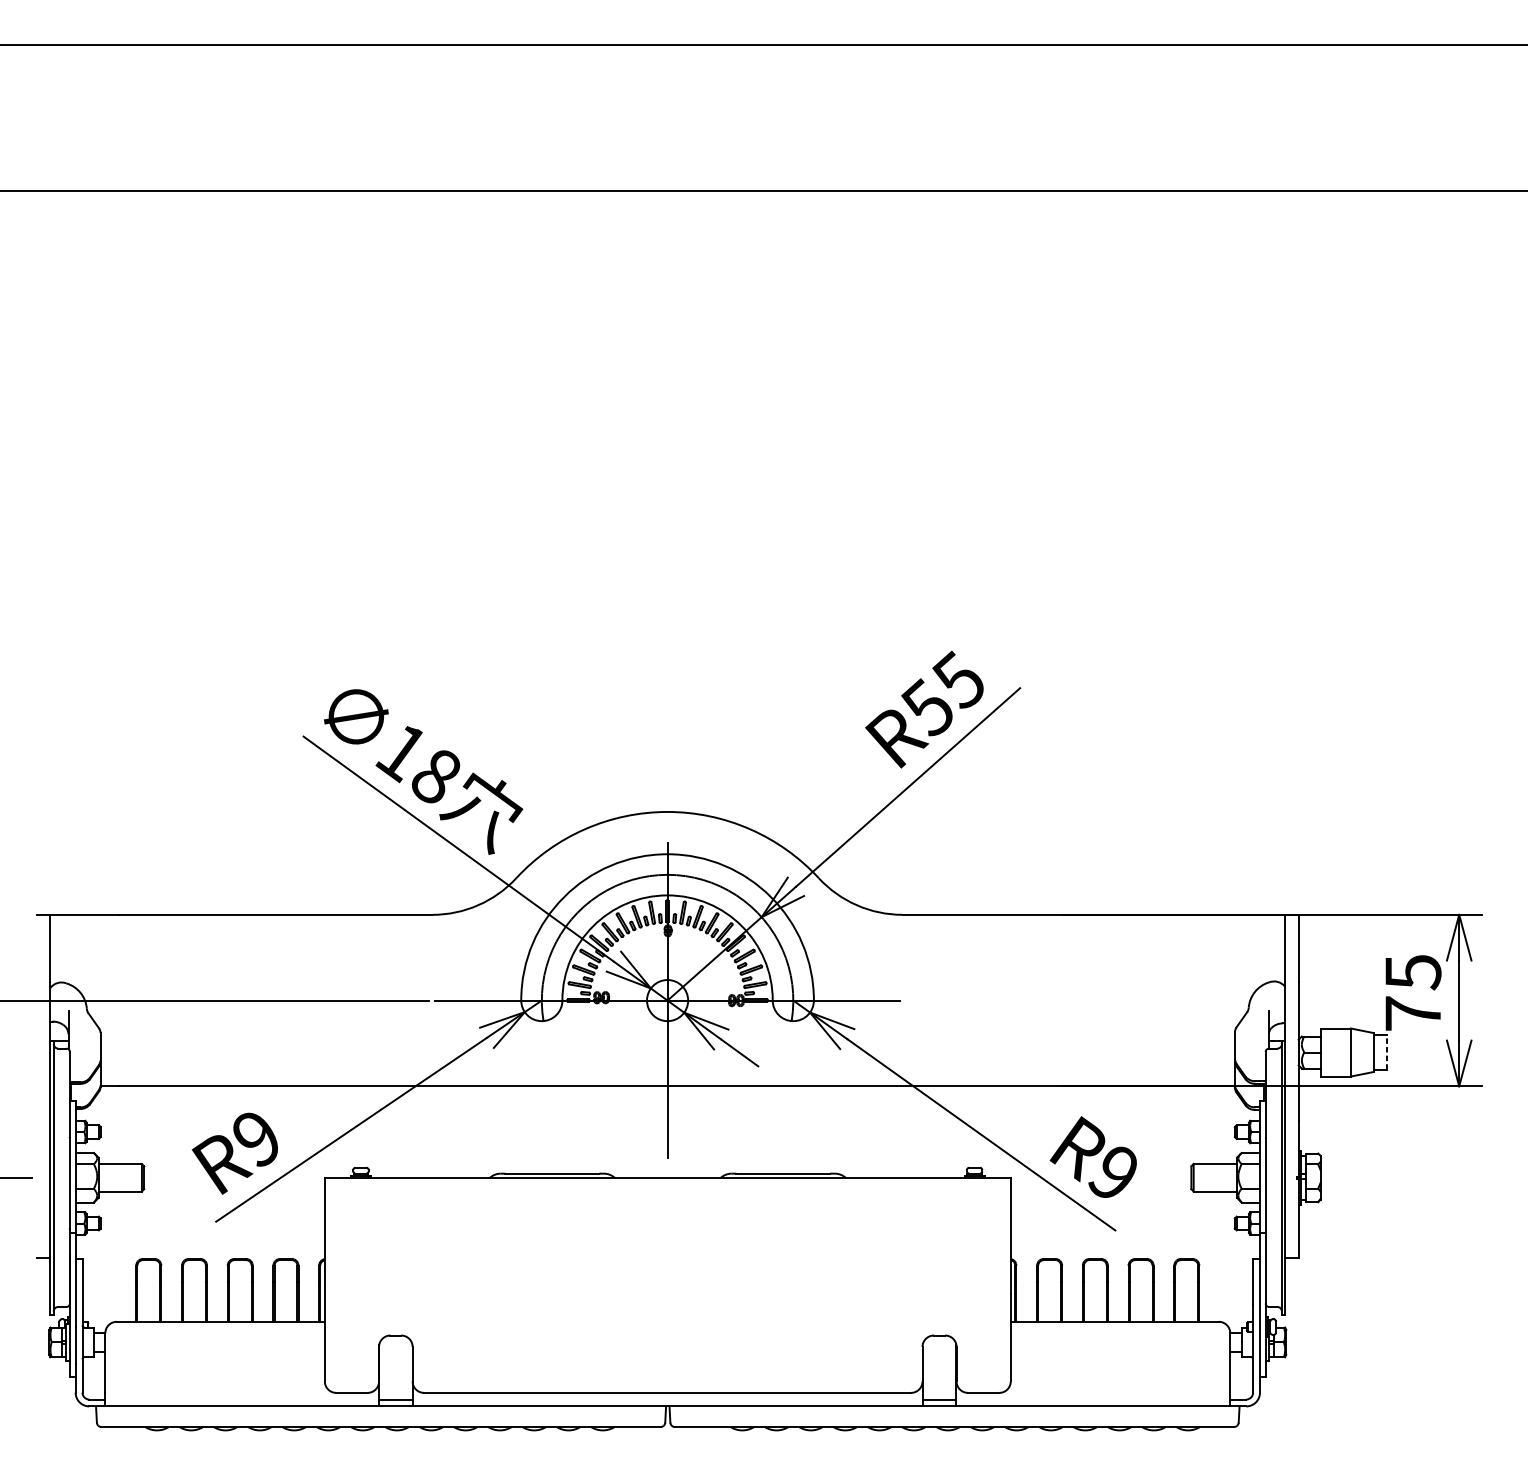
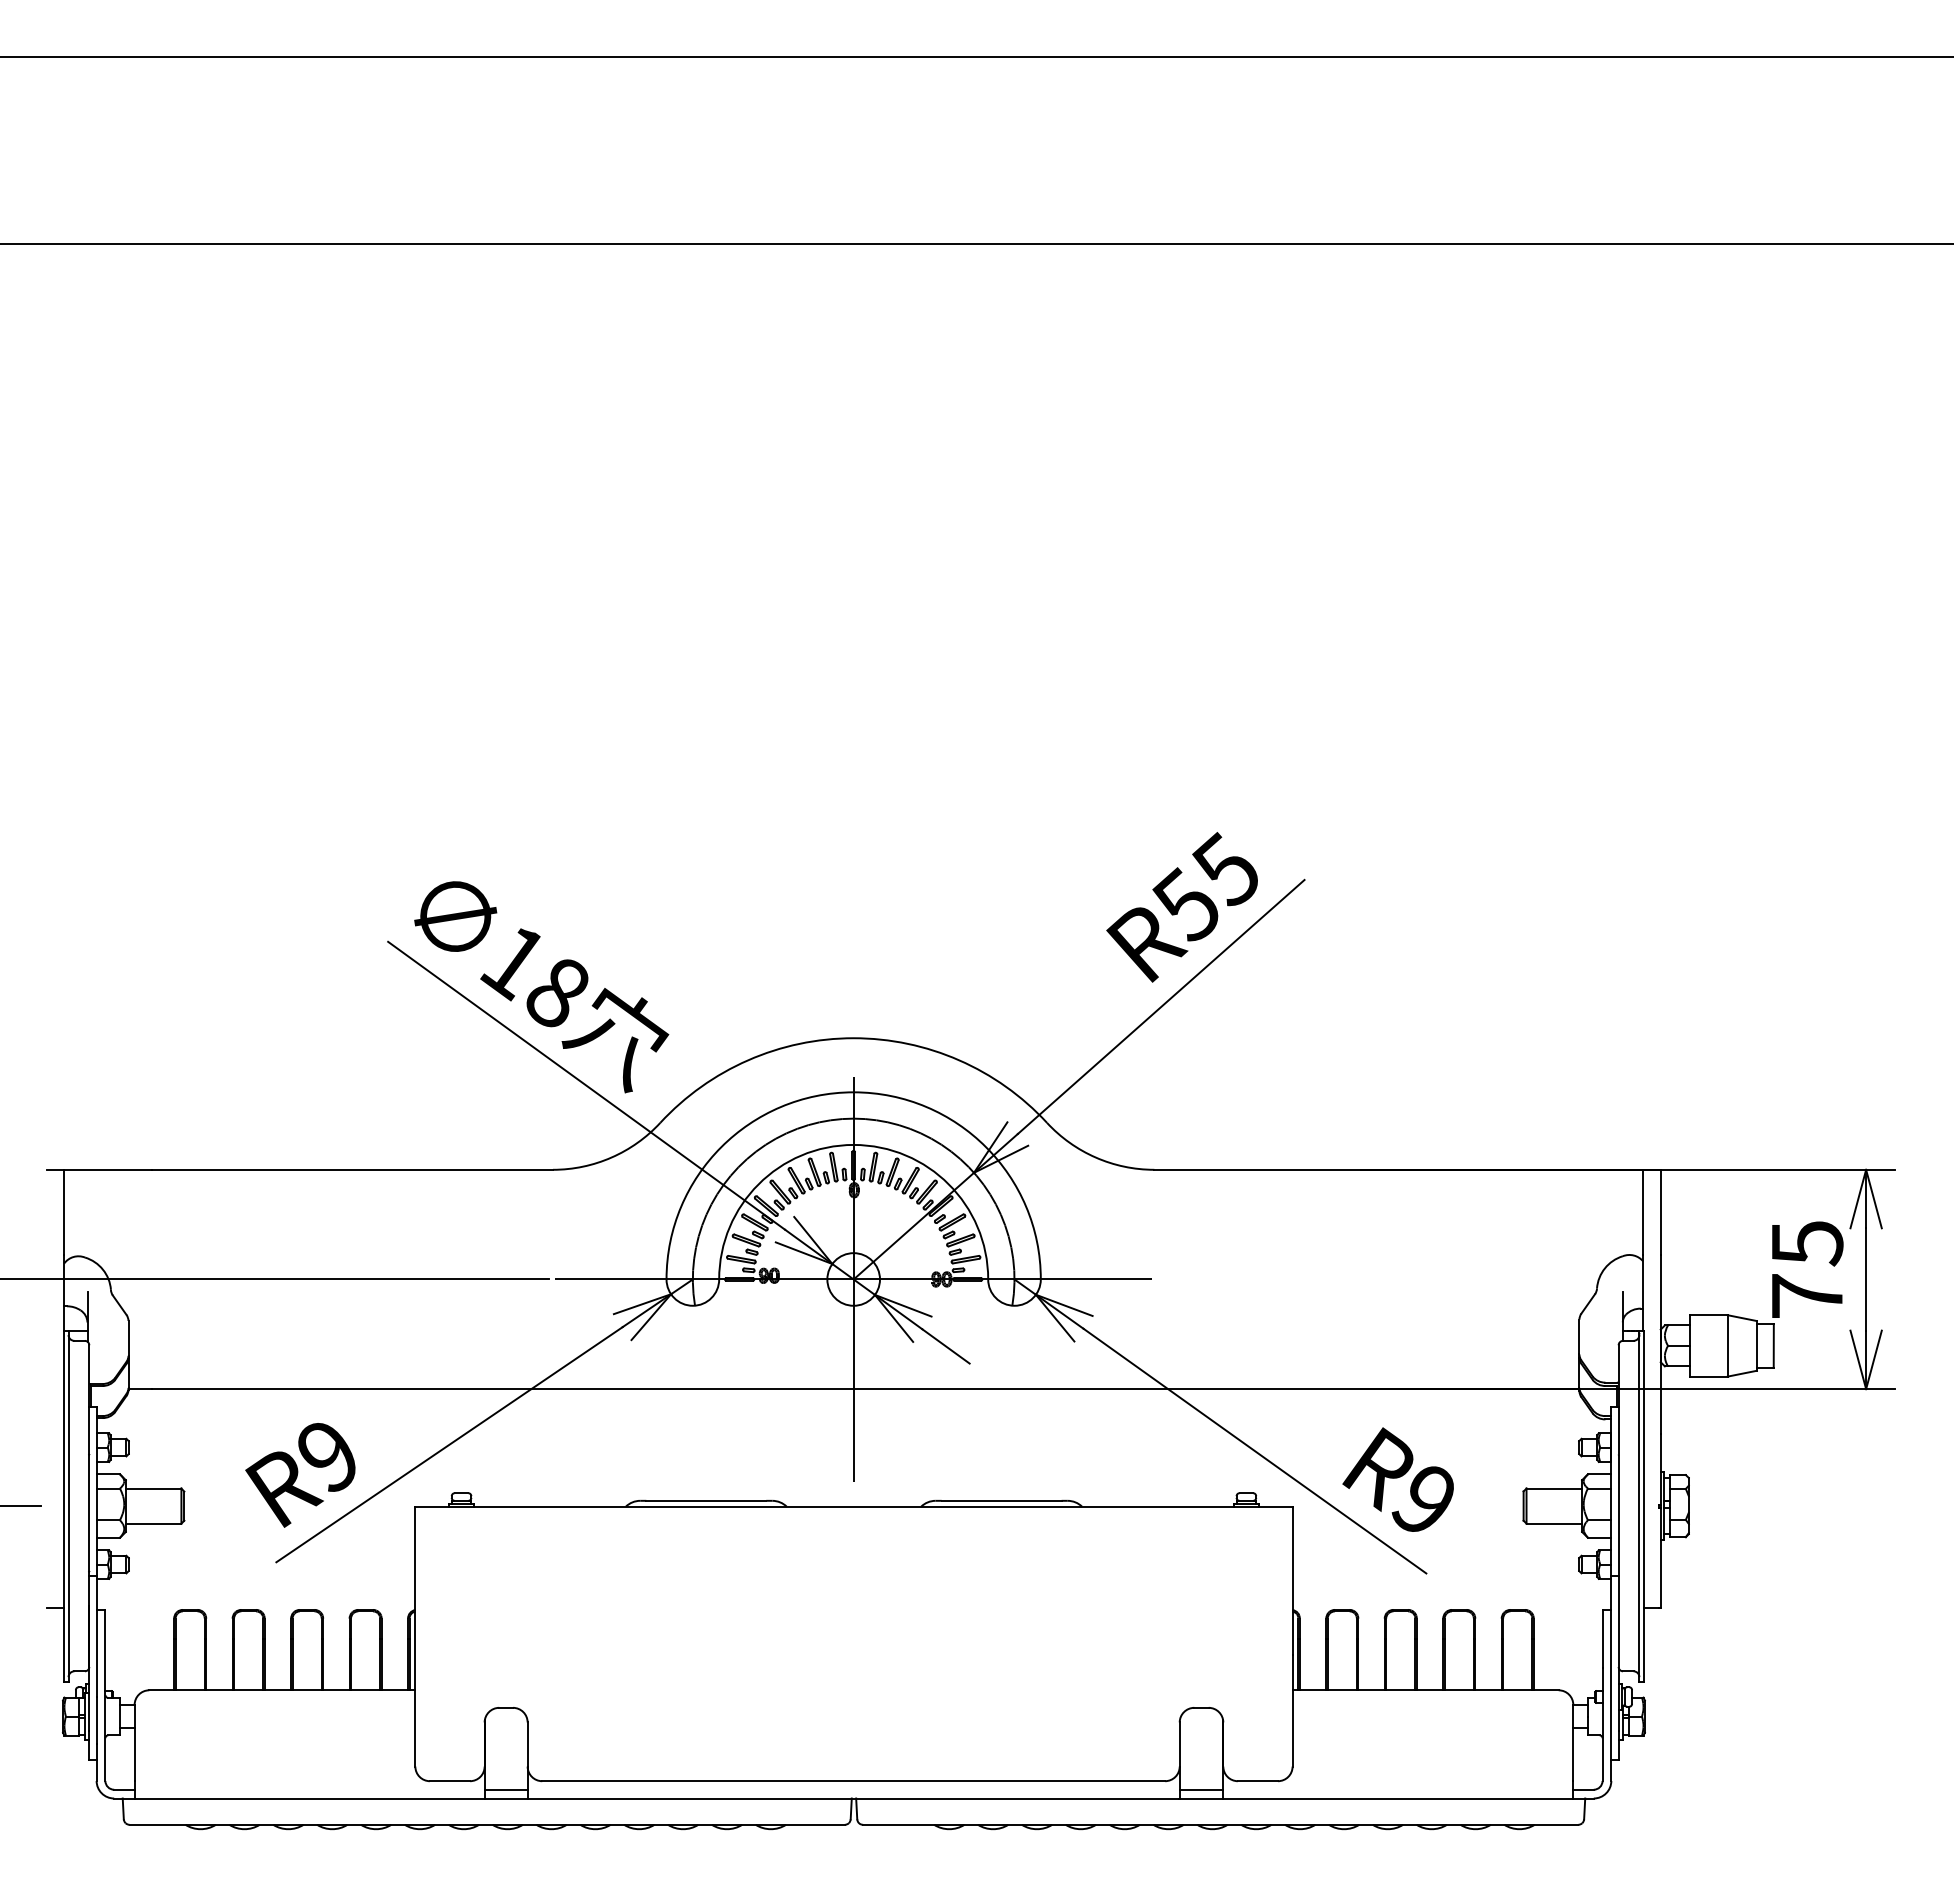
line: (1386, 1052) -> (1773, 1345), dashed -> solid

